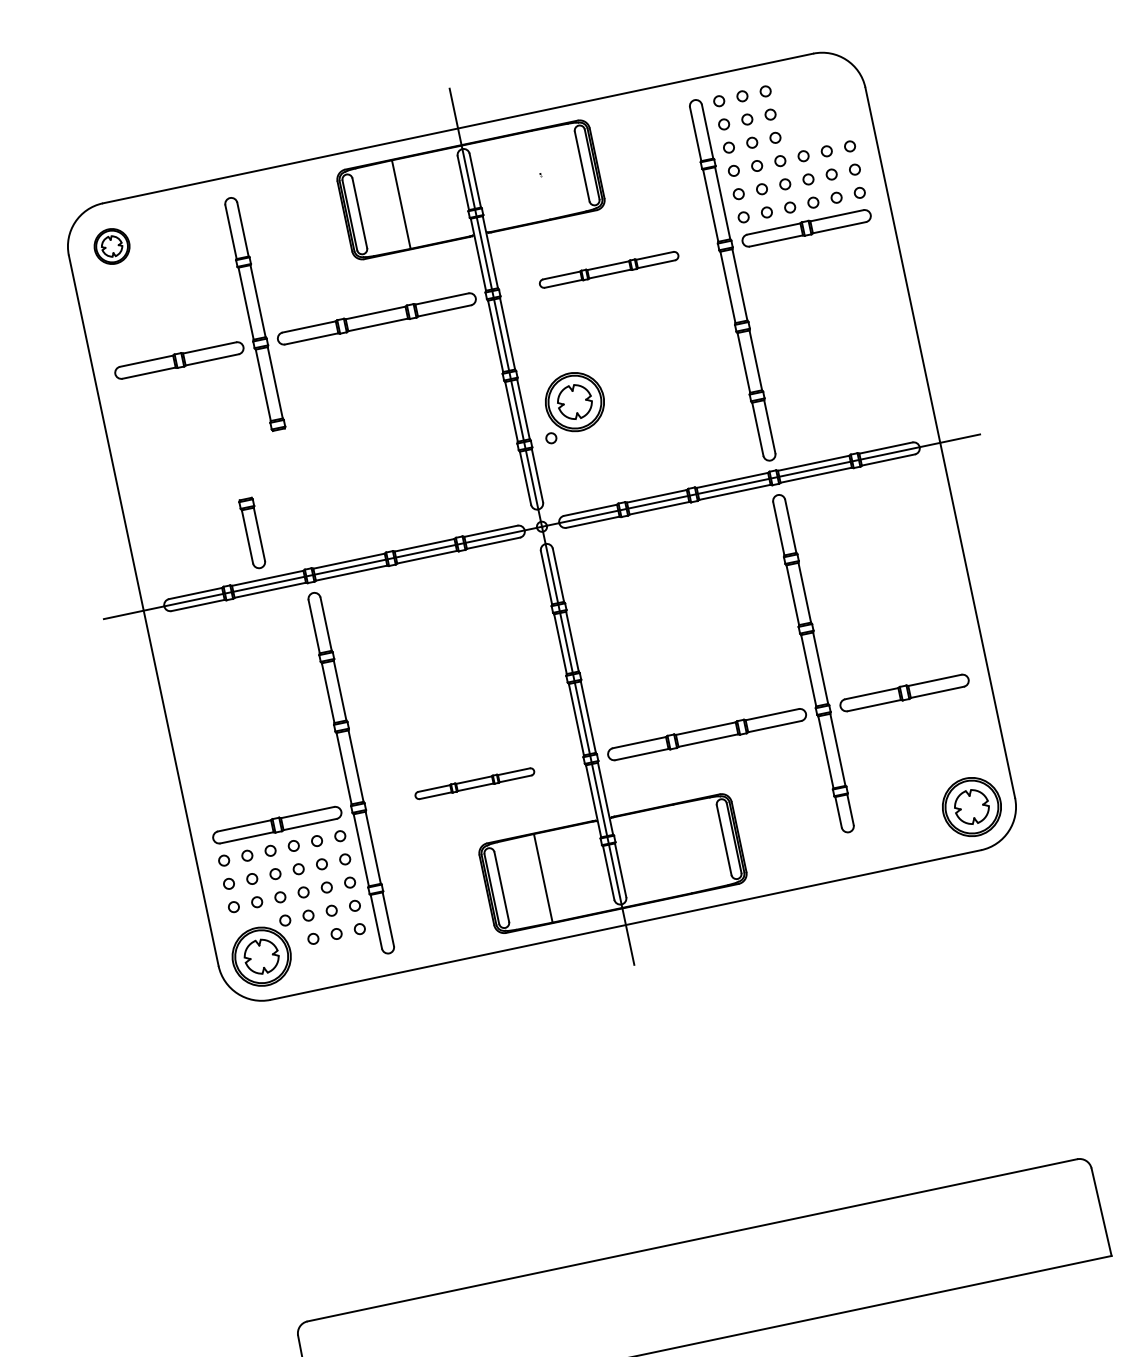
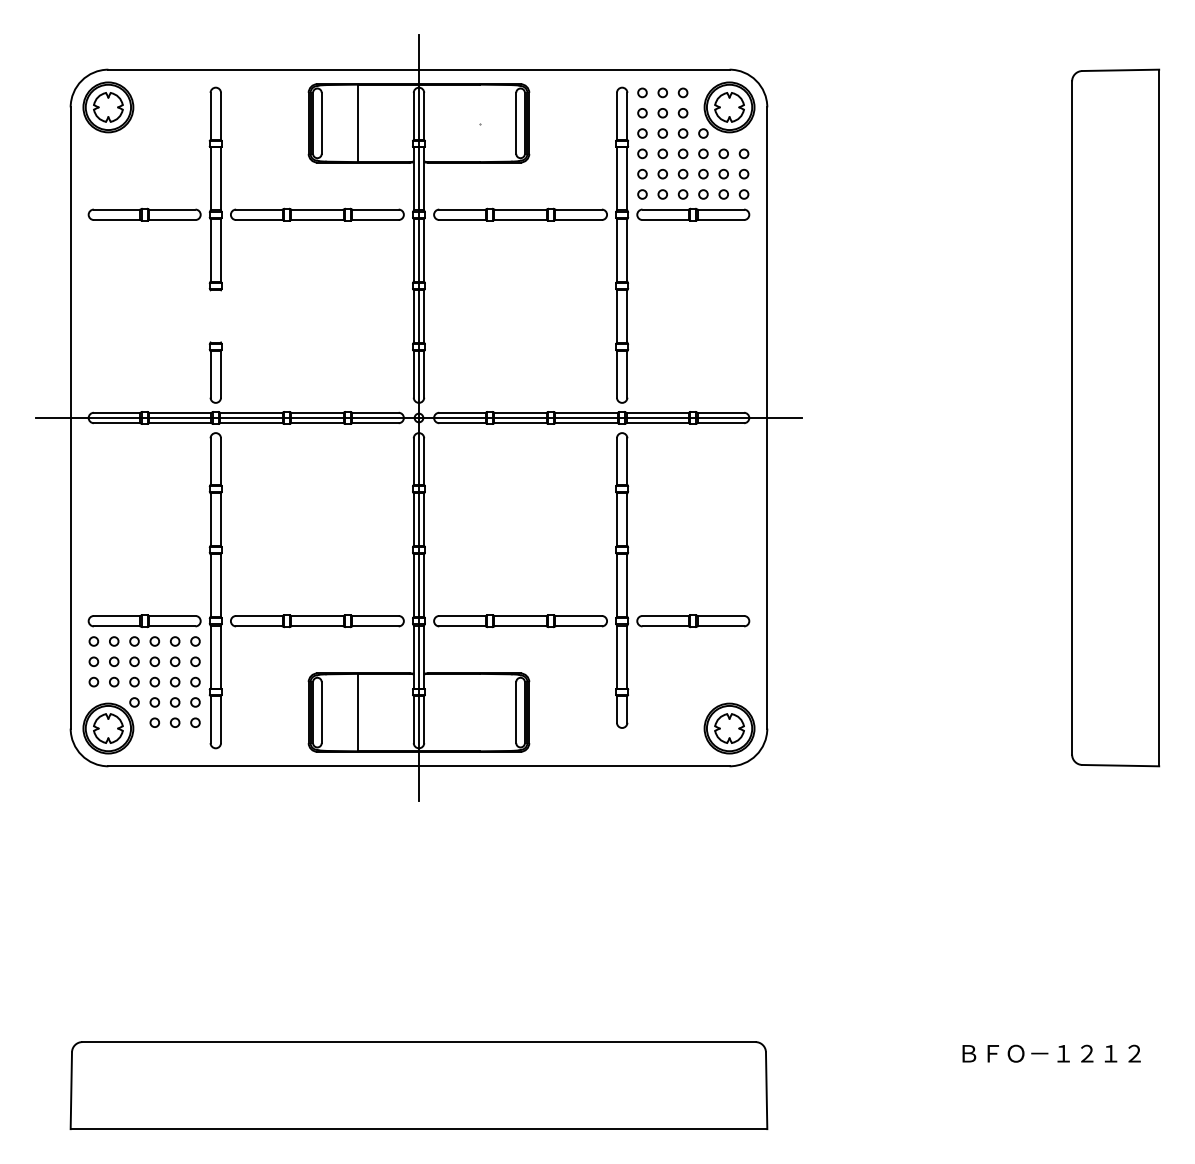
part: (112, 246) -> (108, 107), size x1.67
part: (609, 269) -> (520, 214), size x1.43
part: (571, 405) -> (726, 109), moved
part: (252, 533) -> (215, 372), moved
part: (474, 783) -> (317, 621), size x1.67

